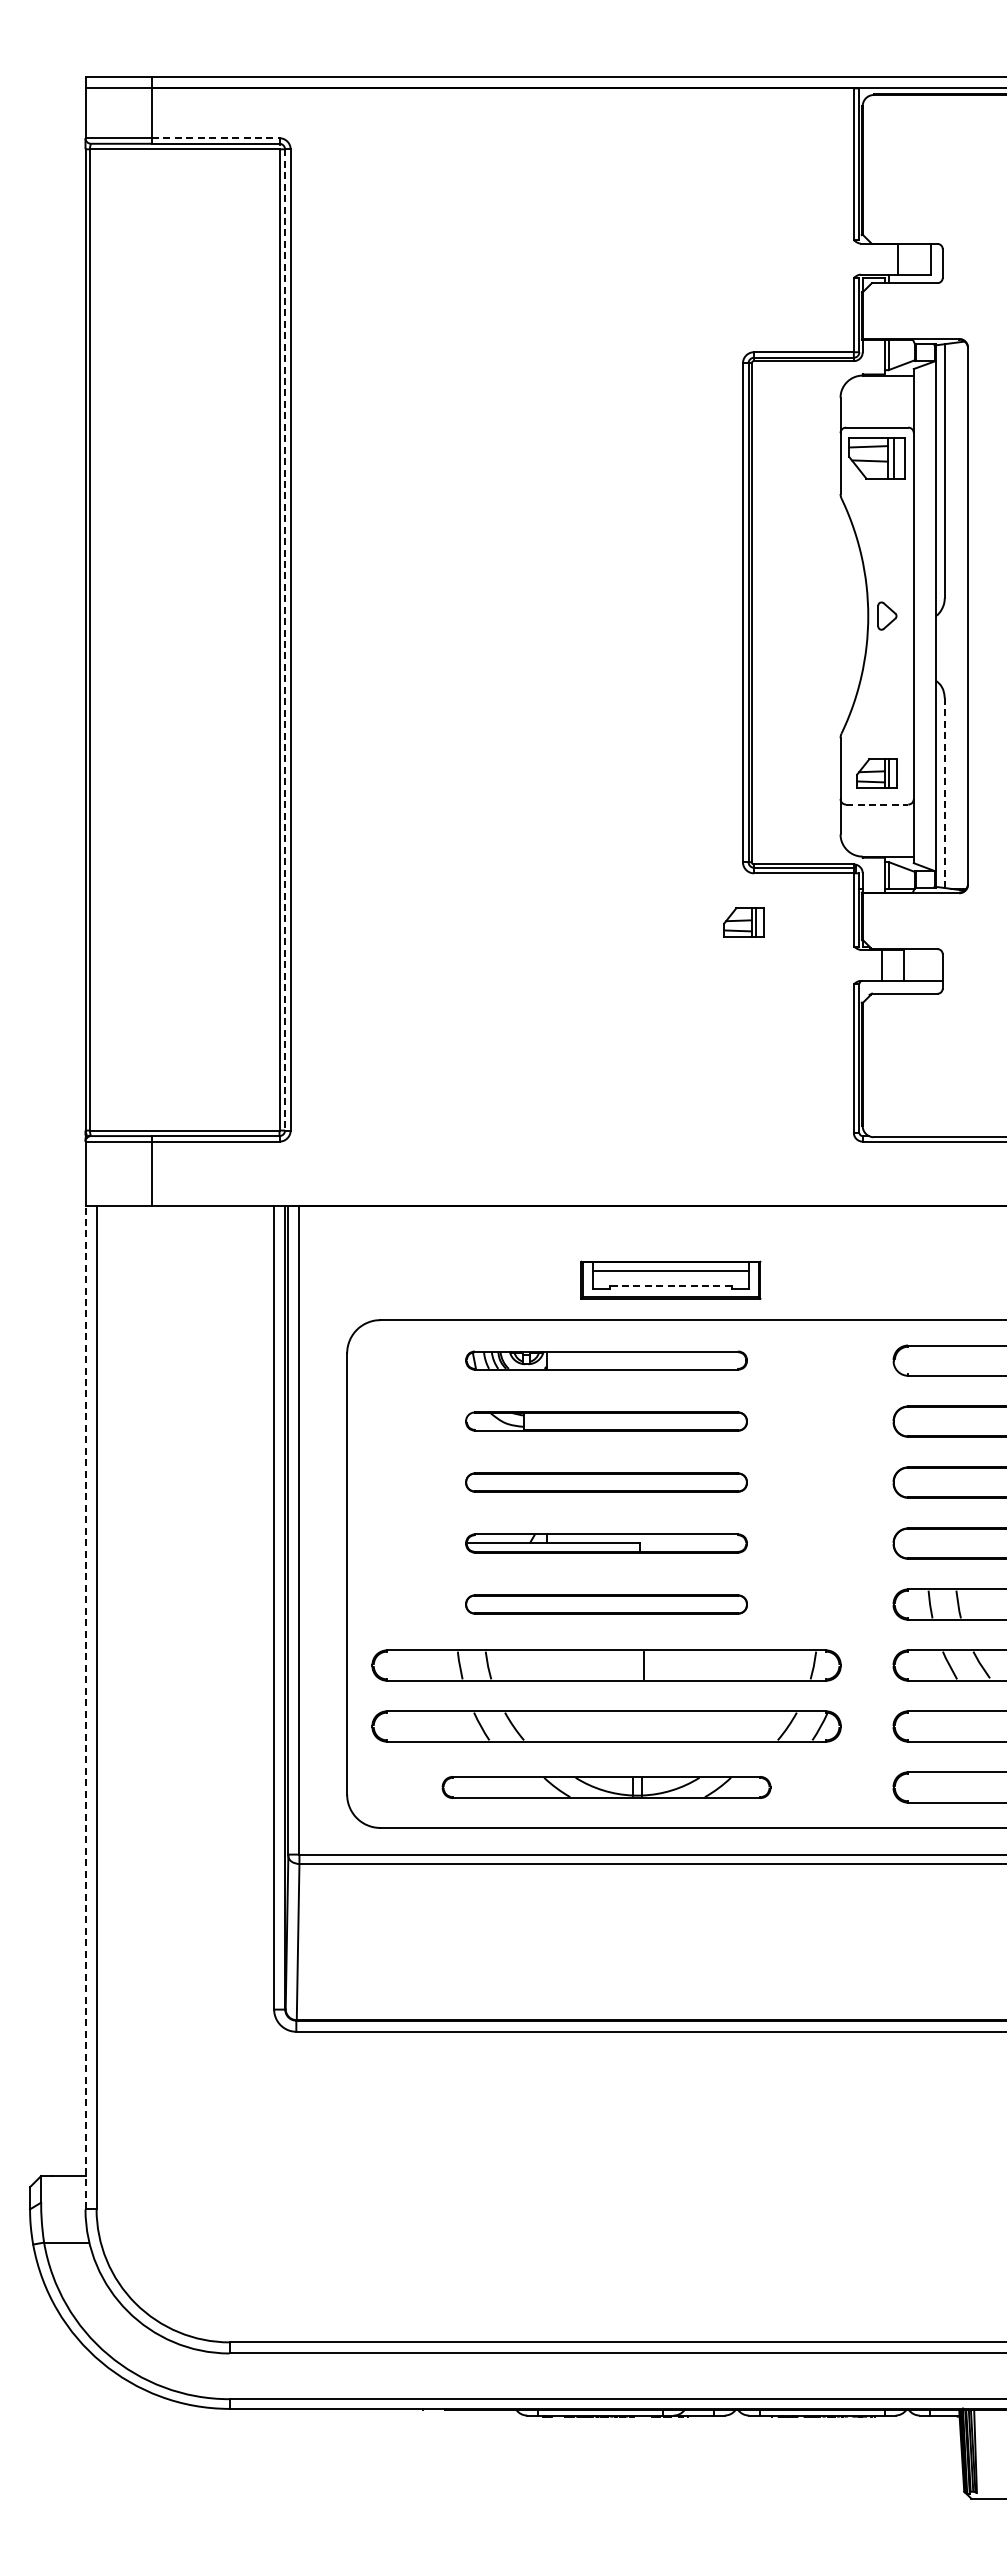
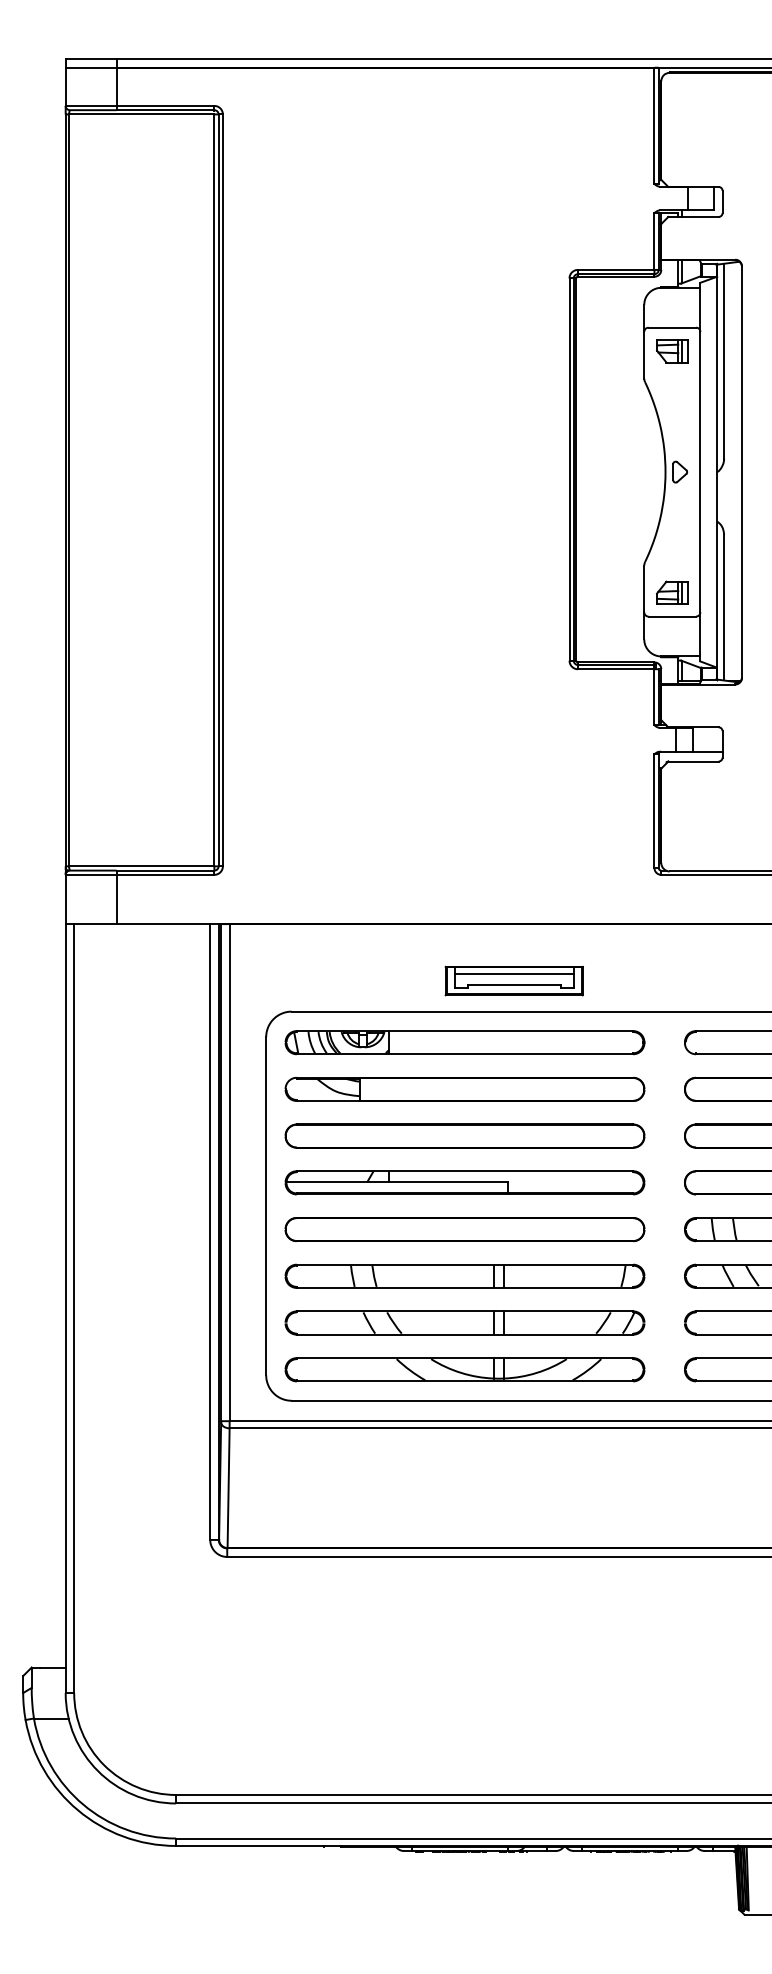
line: (215, 138) -> (165, 106), dashed -> solid
part: (876, 458) -> (671, 351), size x0.71
line: (285, 639) -> (218, 490), dashed -> solid
line: (944, 793) -> (723, 608), dashed -> solid
line: (877, 804) -> (672, 616), dashed -> solid
part: (743, 922) -> (569, 706), removed
line: (670, 1285) -> (513, 985), dashed -> solid
part: (606, 1360) -> (464, 1042), size x1.67
part: (606, 1421) -> (464, 1089), size x1.67
part: (606, 1482) -> (464, 1136), size x1.67
part: (606, 1543) -> (464, 1182), size x1.67
part: (606, 1604) -> (464, 1229), size x1.67
line: (657, 1665) -> (504, 1276), added
line: (85, 1707) -> (65, 1308), dashed -> solid
line: (644, 1726) -> (494, 1323), added
line: (657, 1726) -> (504, 1323), added
part: (606, 1787) -> (464, 1369), size x1.43

